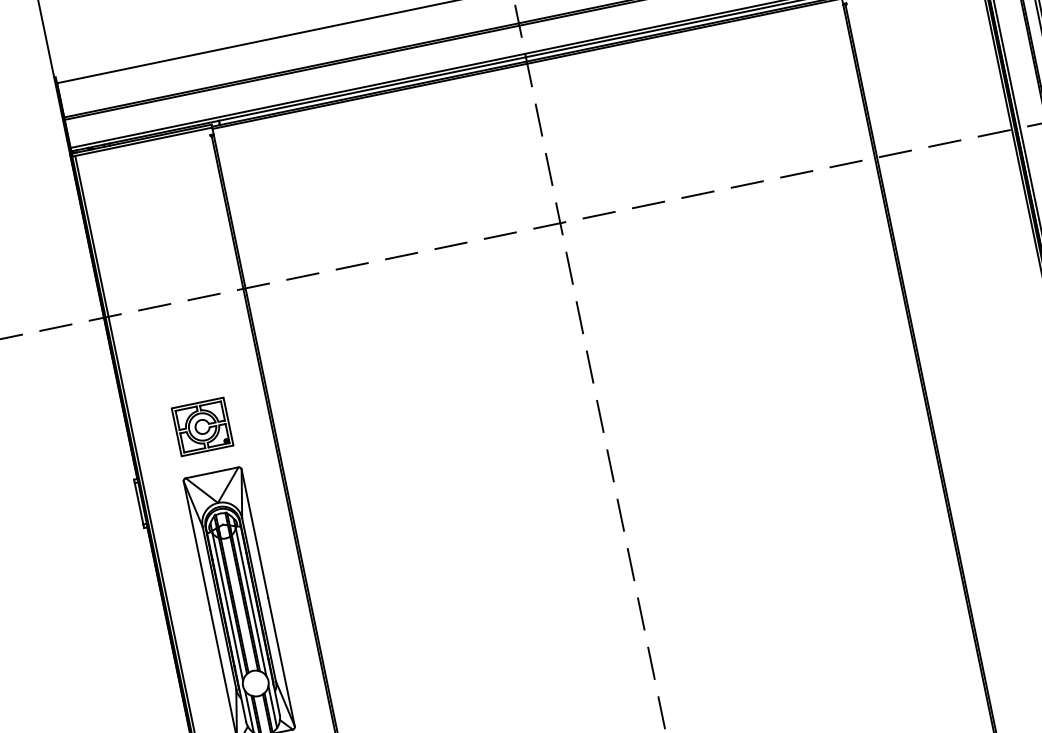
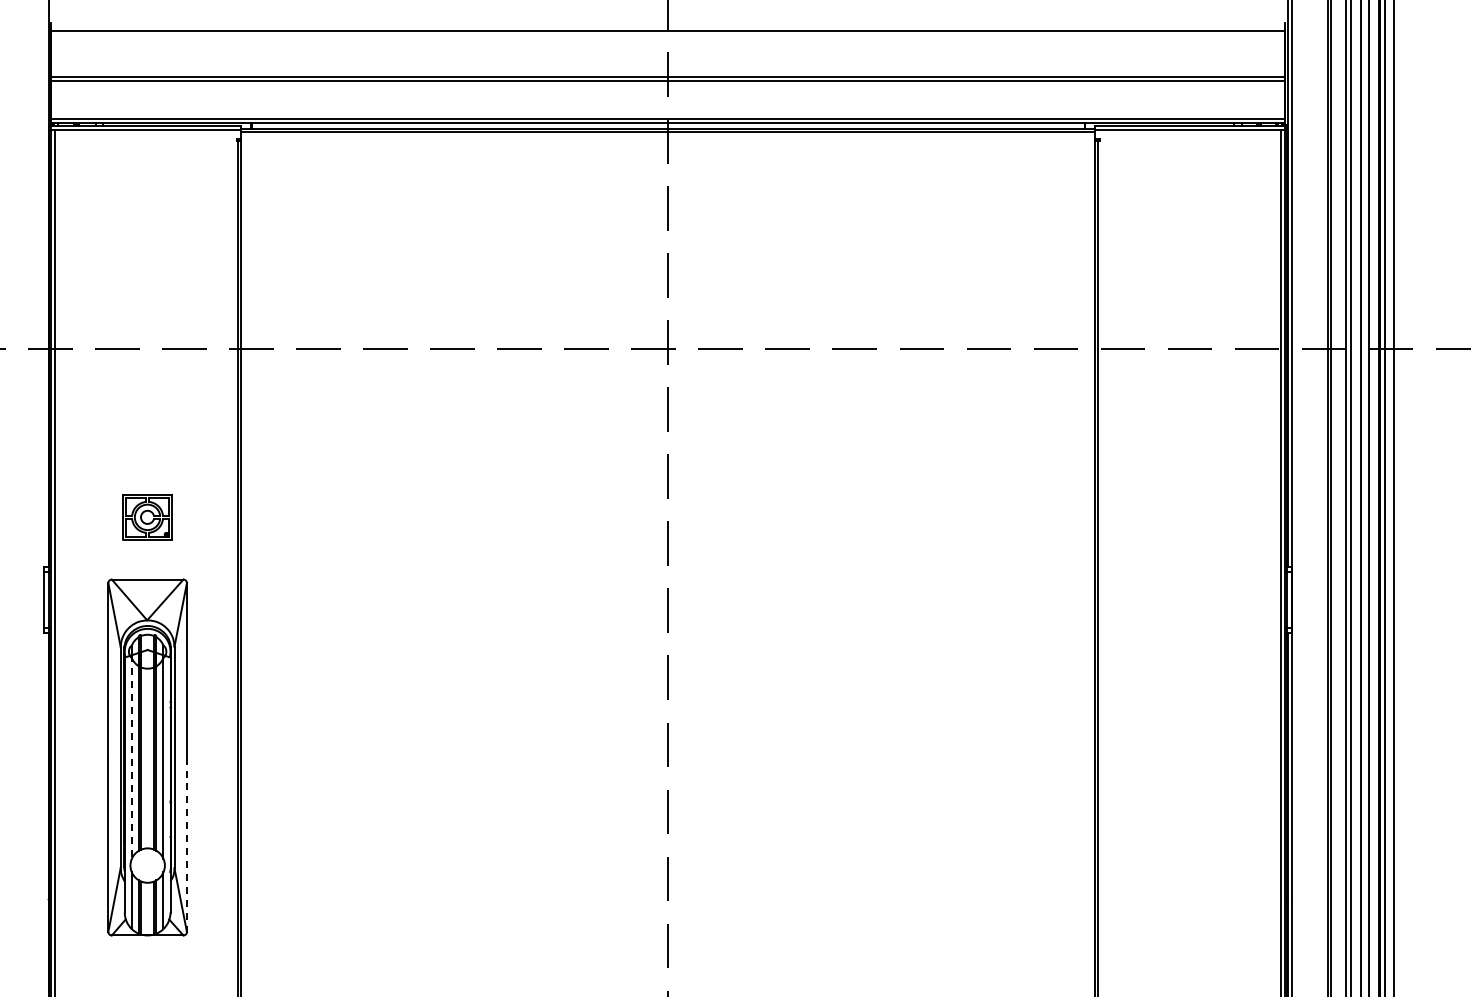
part: (202, 427) -> (147, 517), size x0.7
line: (227, 606) -> (131, 757), solid -> dashed
line: (281, 662) -> (186, 845), solid -> dashed

